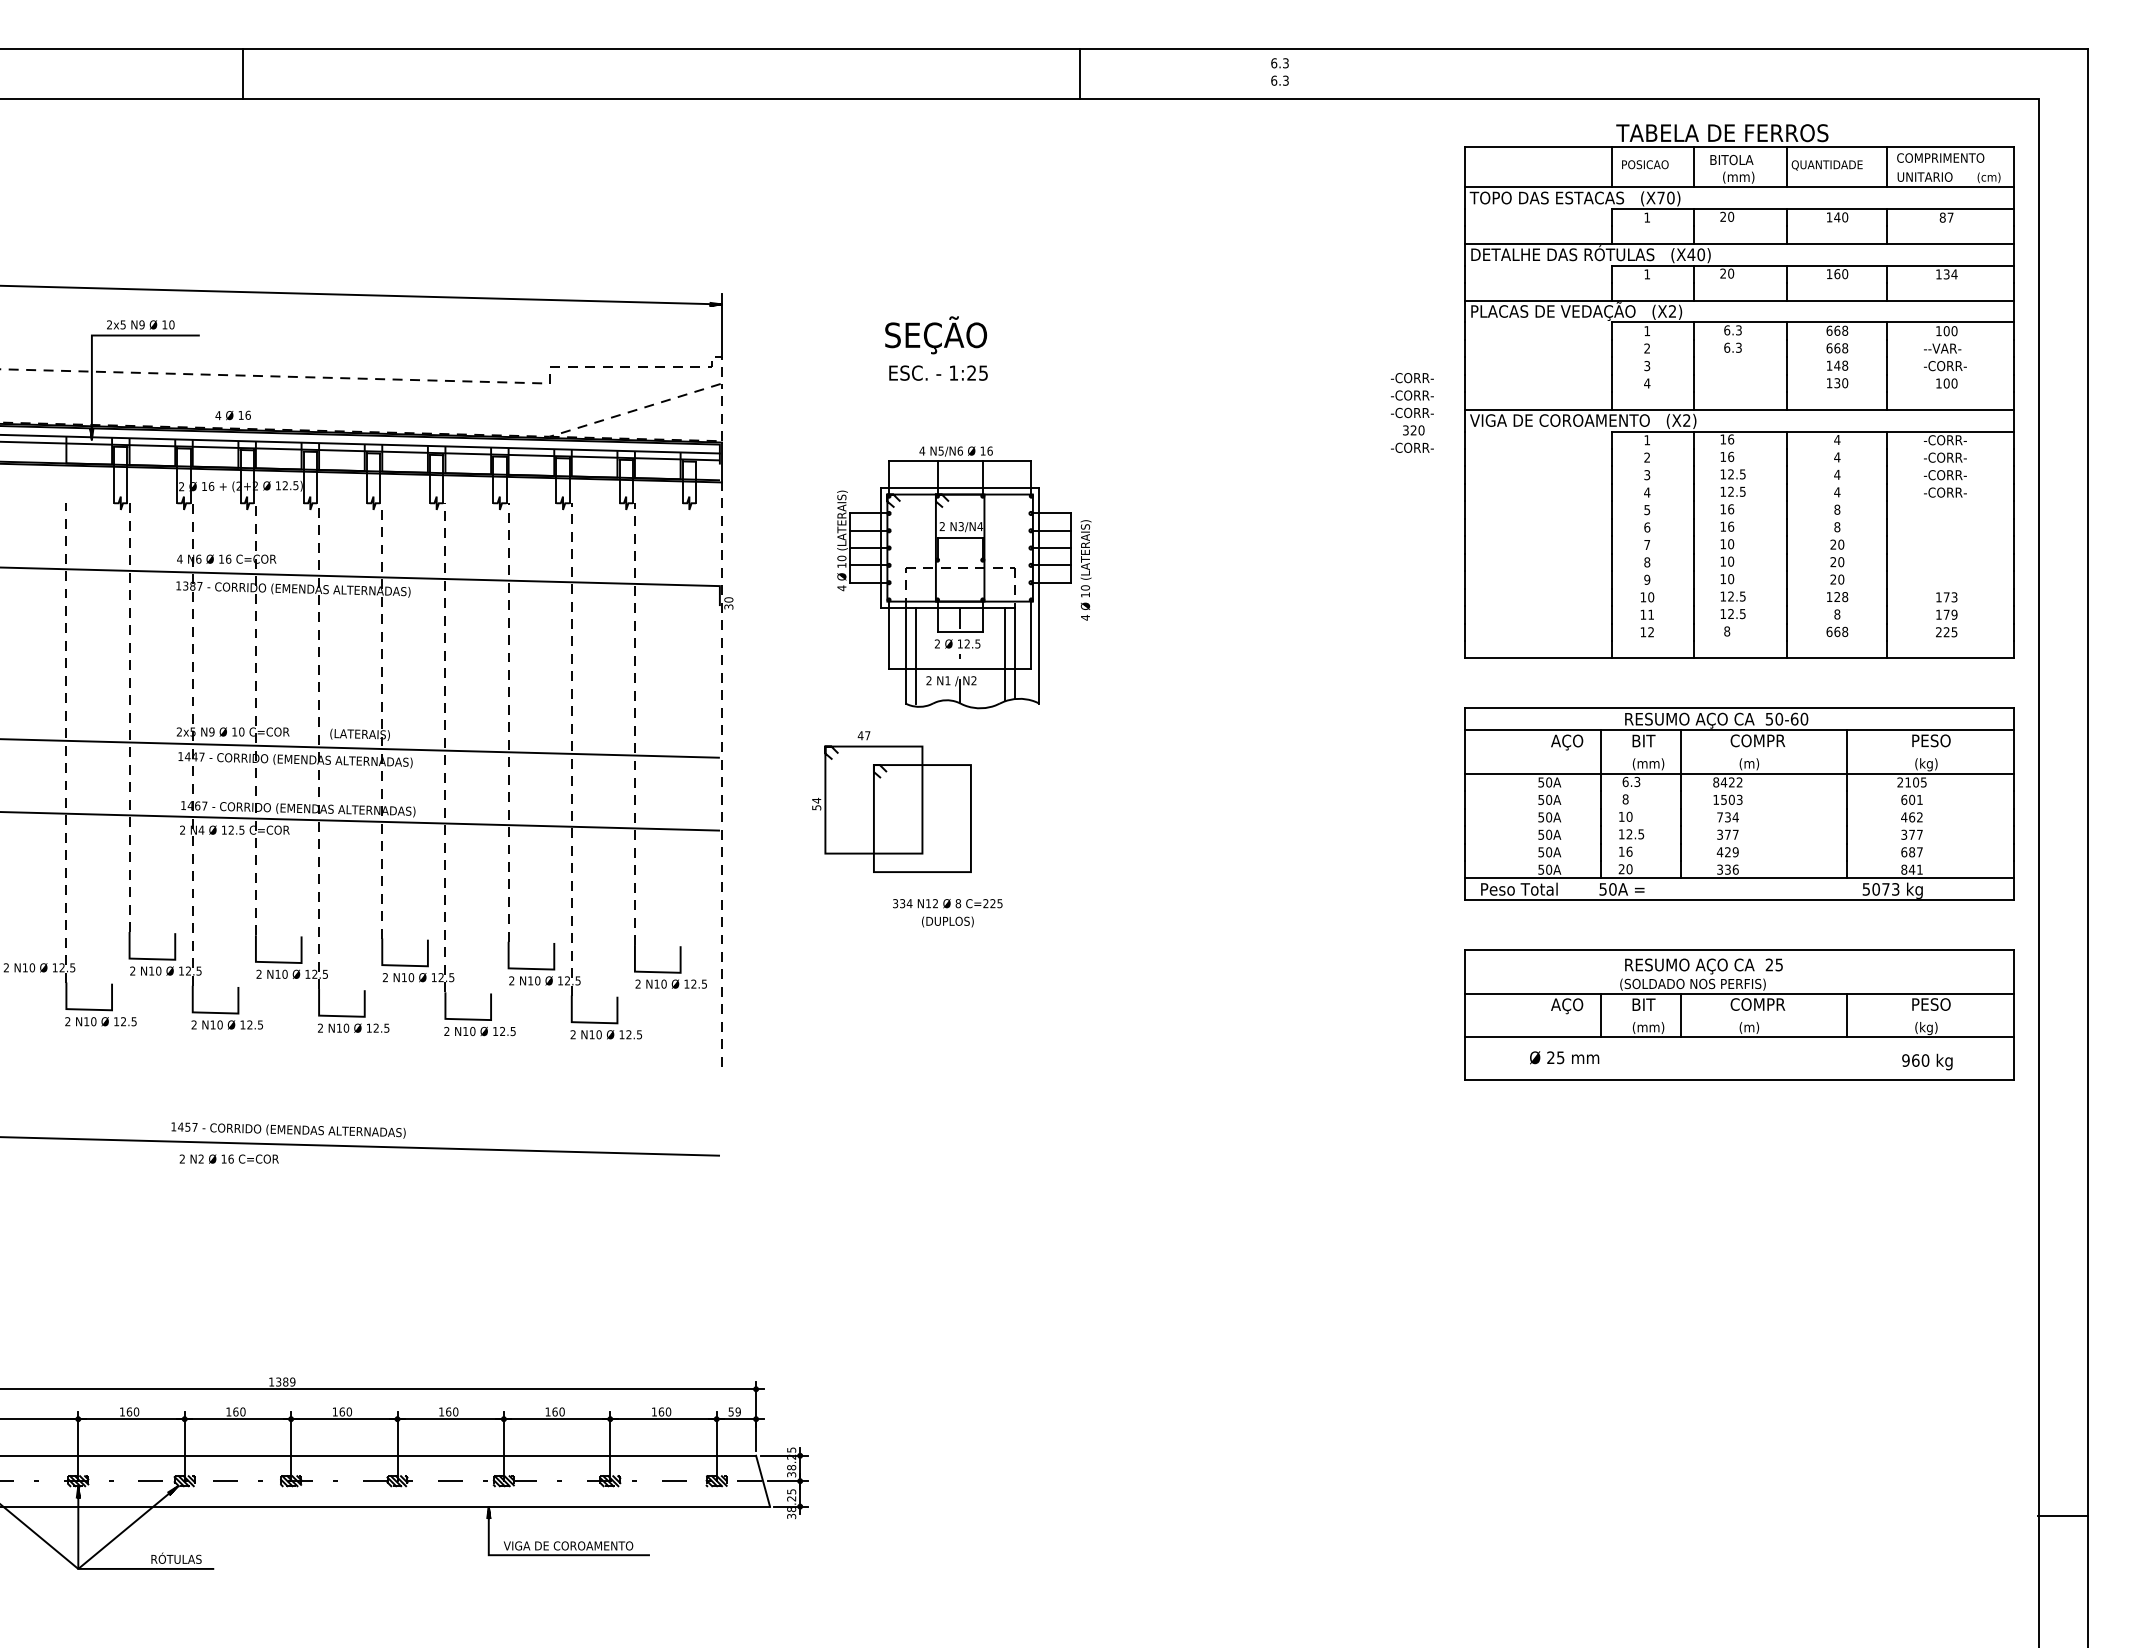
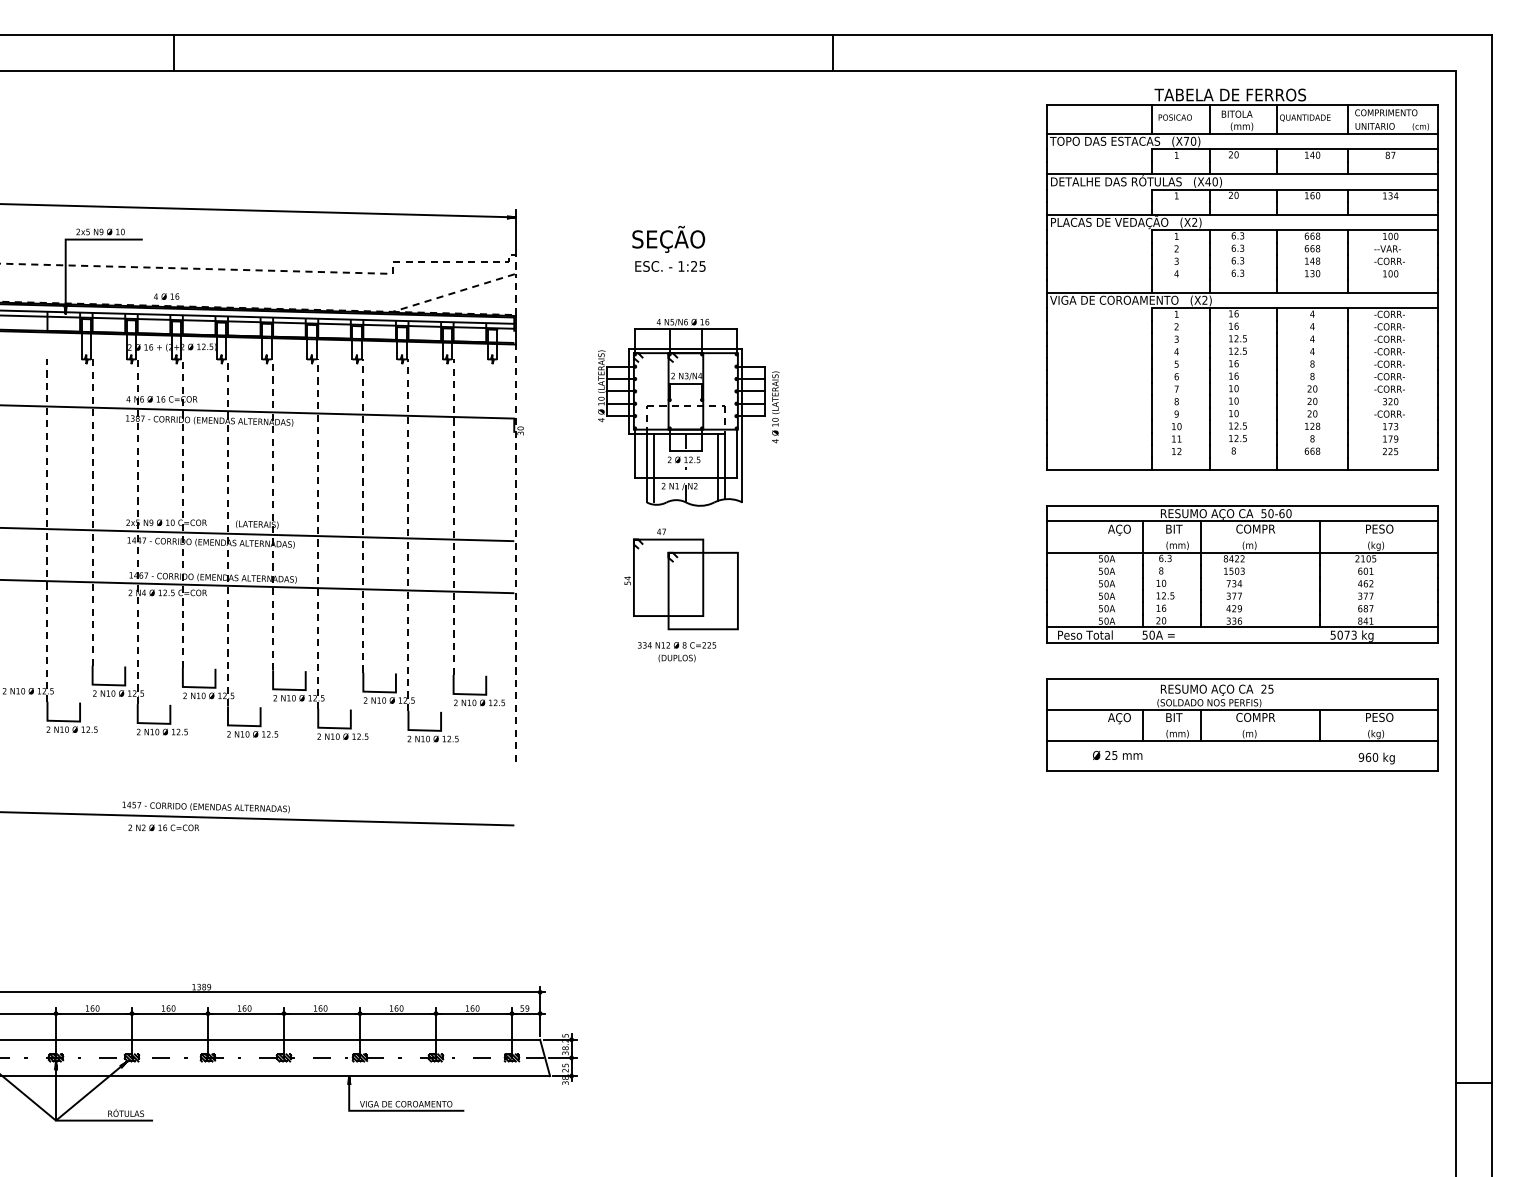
text: (1279, 71) -> (1237, 266), moved
line: (1079, 73) -> (832, 52), moved
text: (1412, 412) -> (1389, 388), moved
part: (891, 801) -> (681, 578), moved

